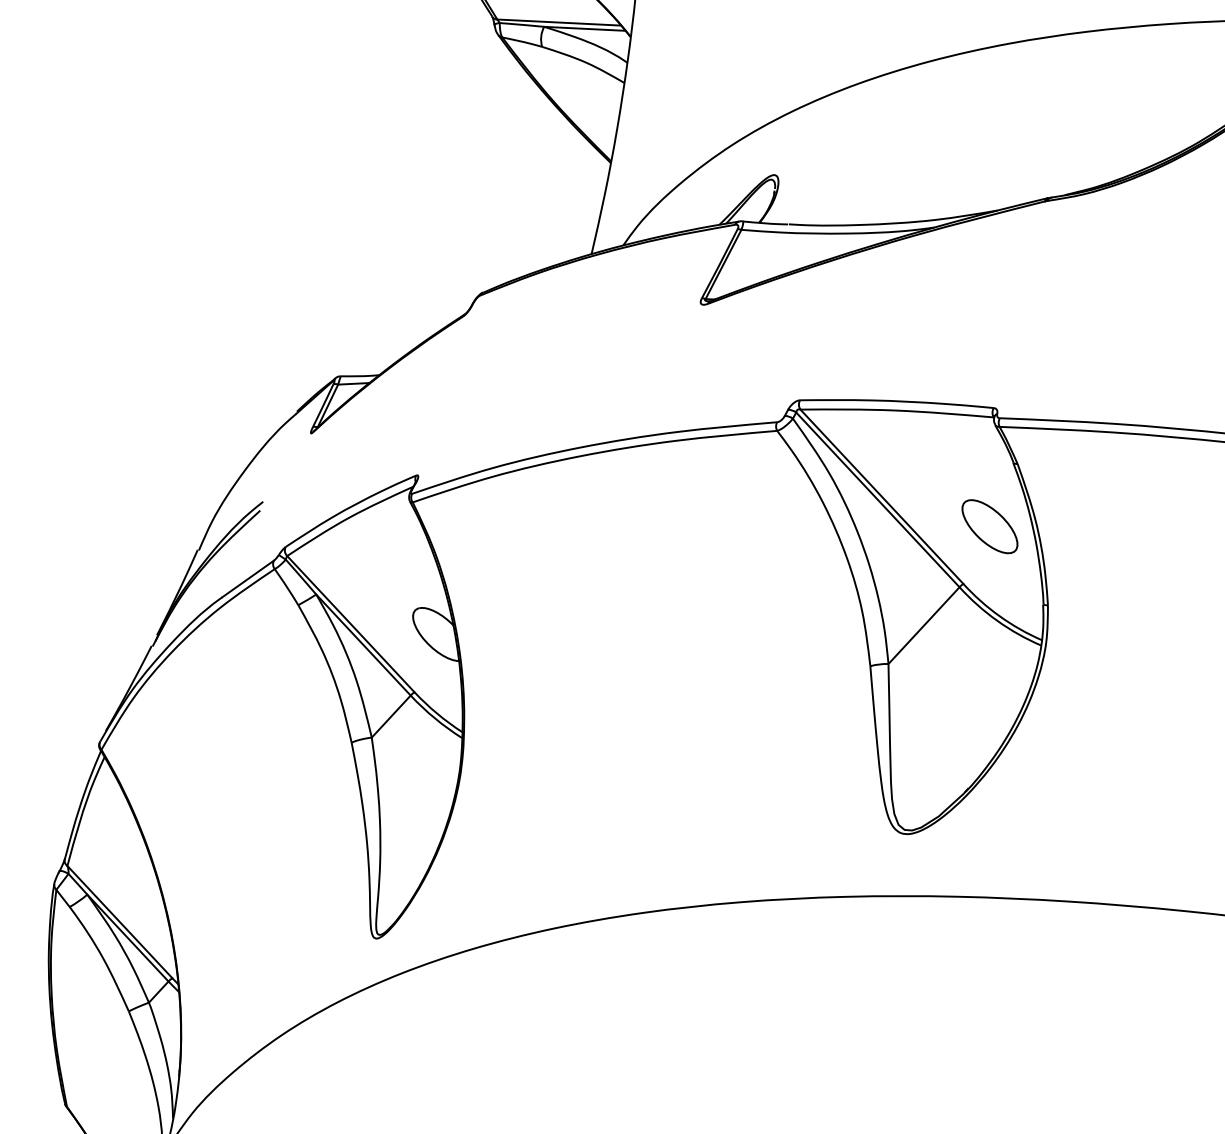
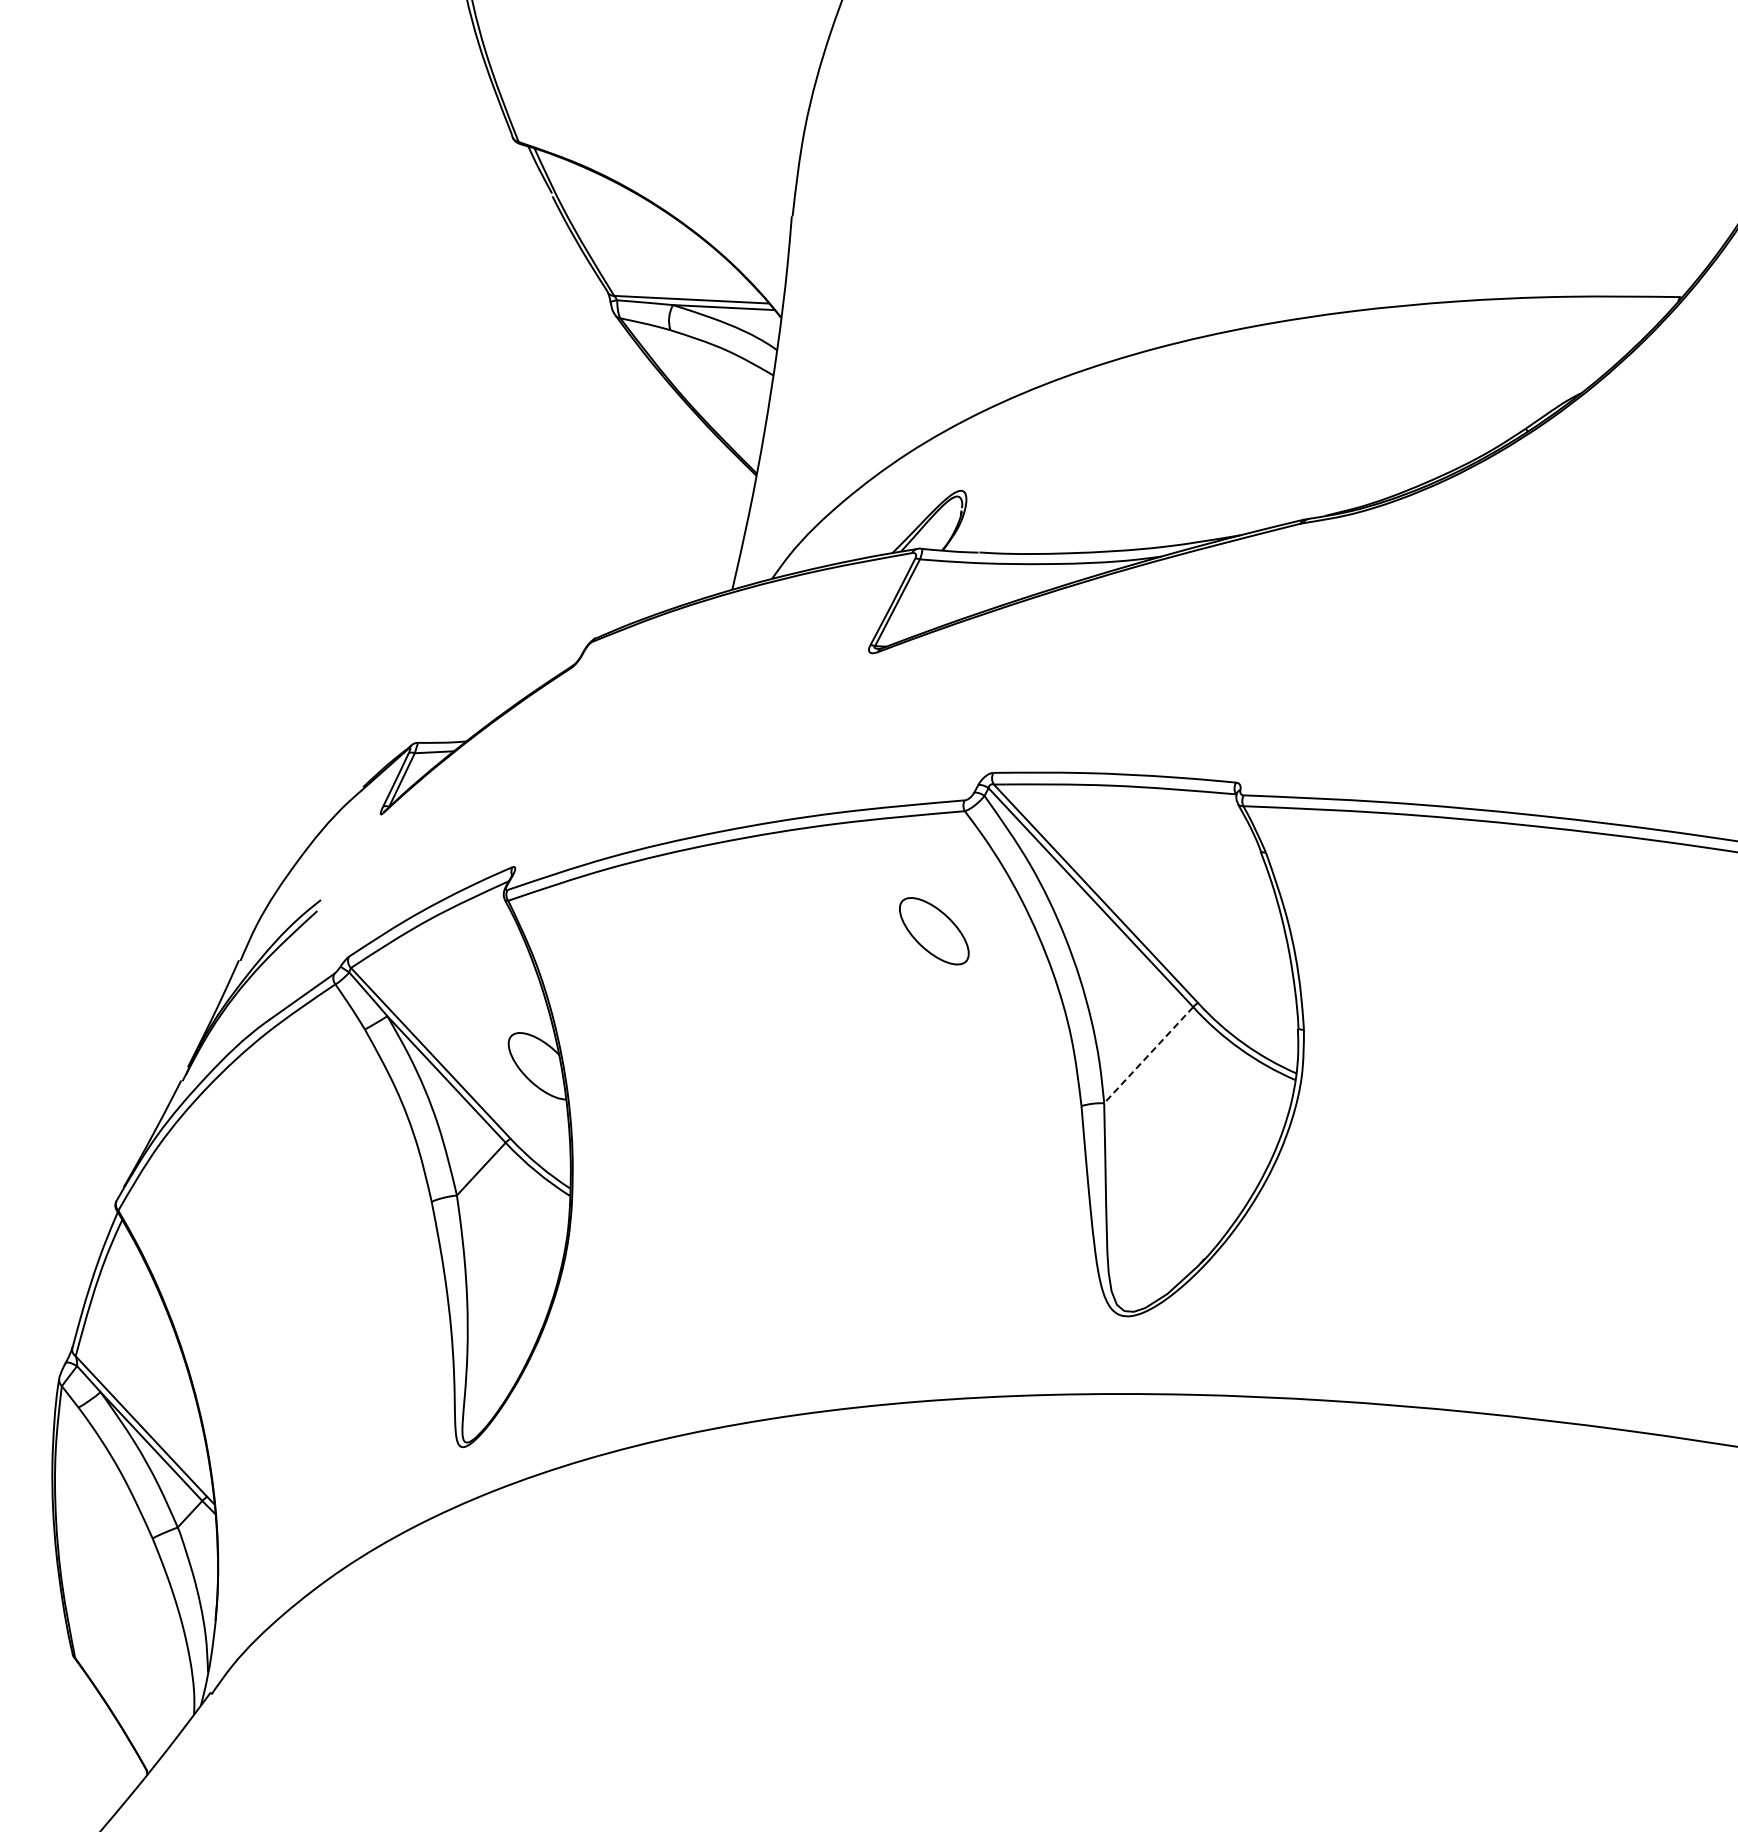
part: (990, 526) -> (934, 931), moved
line: (923, 625) -> (1148, 1055), solid -> dashed

